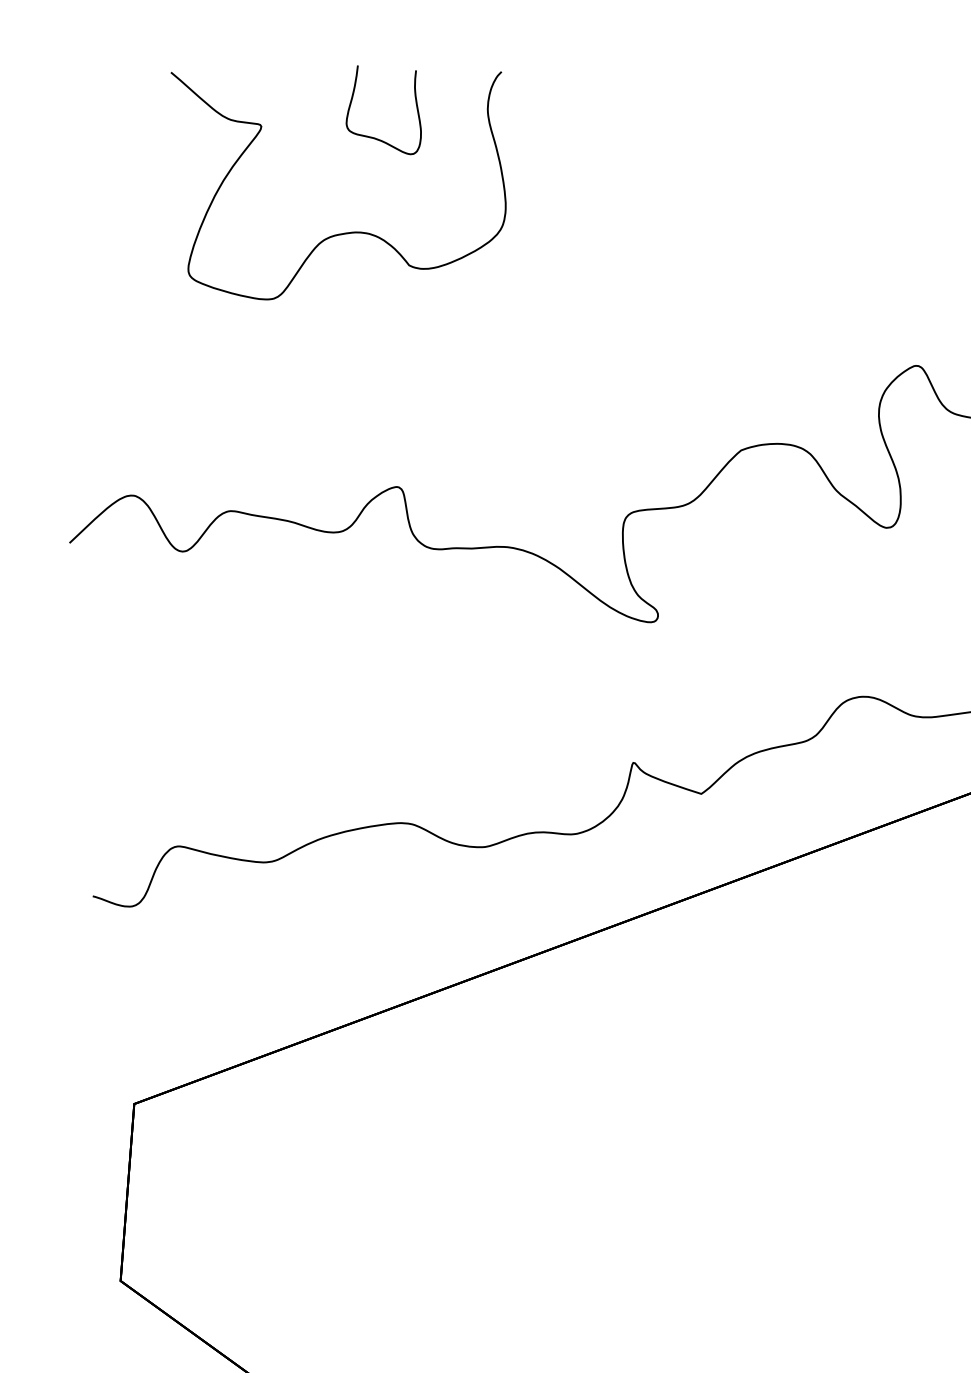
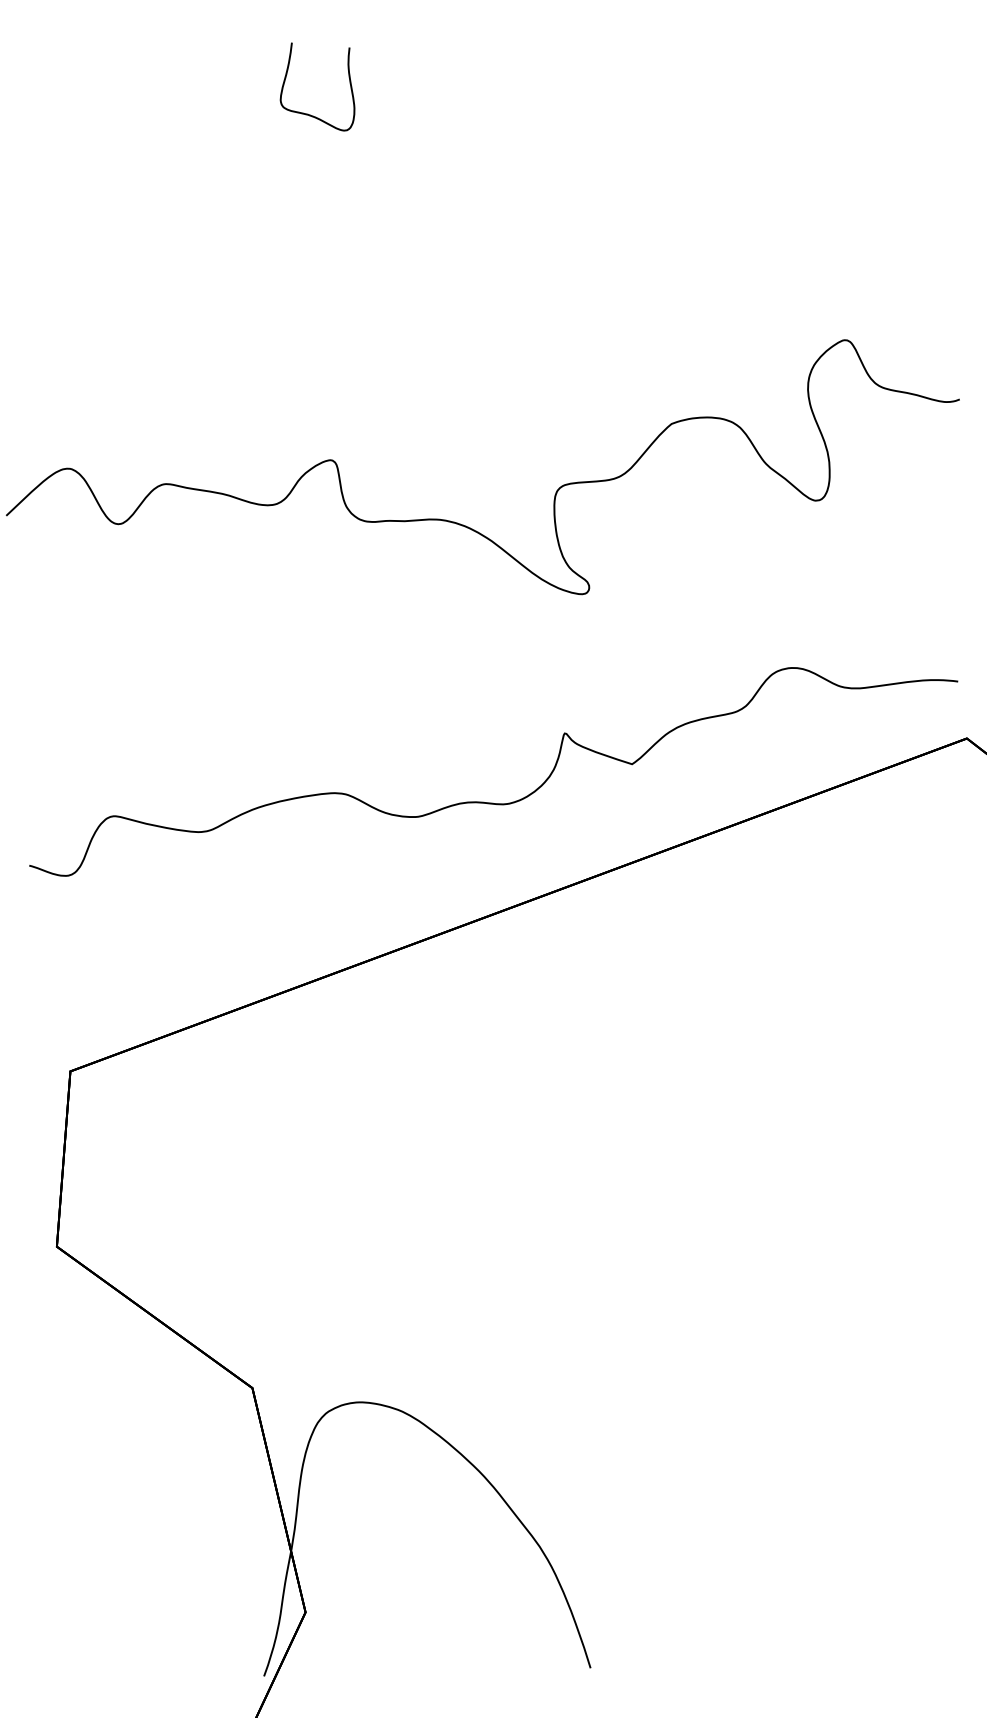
part: (348, 231) -> (282, 207), removed

